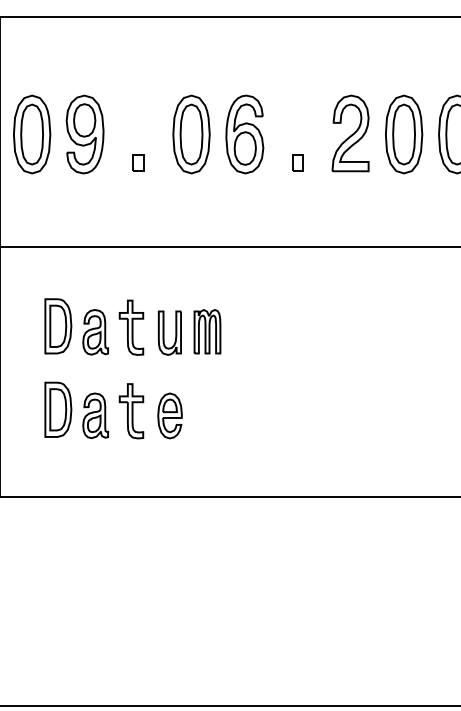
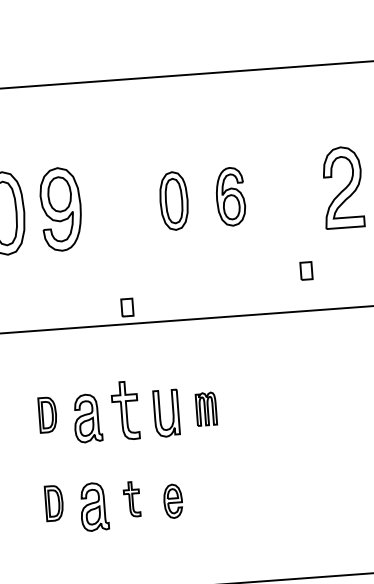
part: (191, 134) -> (174, 201), size x0.7
part: (244, 134) -> (230, 196), size x0.7
part: (138, 162) -> (127, 306), moved
part: (297, 162) -> (306, 270), moved
part: (58, 326) -> (47, 415), size x0.6
part: (207, 331) -> (206, 408), size x0.7
part: (58, 409) -> (54, 503), size x0.6
part: (131, 411) -> (131, 499), size x0.6
part: (169, 415) -> (172, 500), size x0.7

